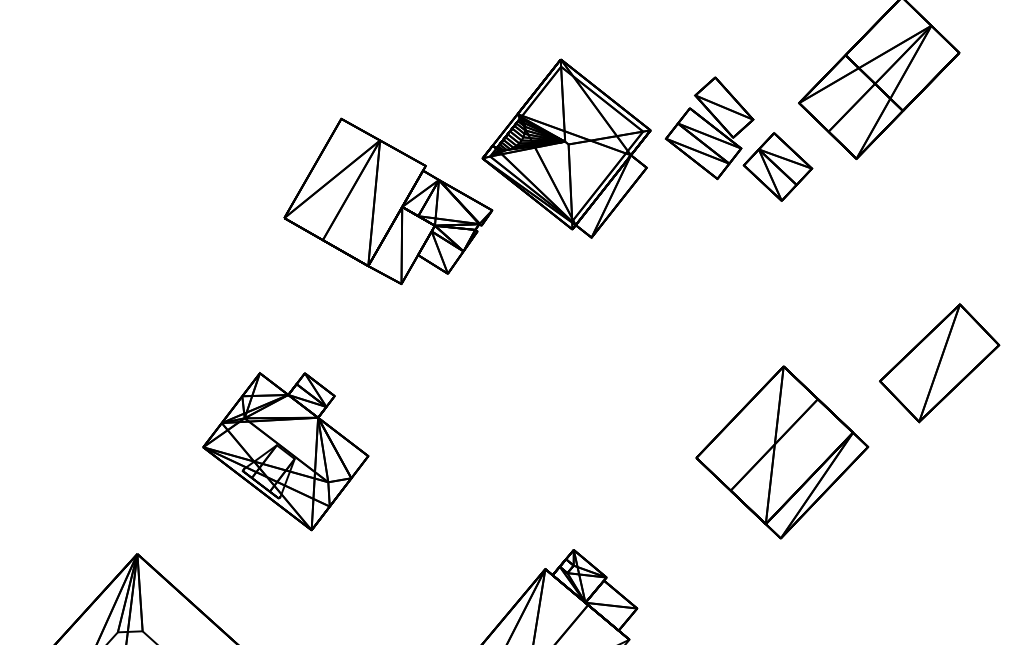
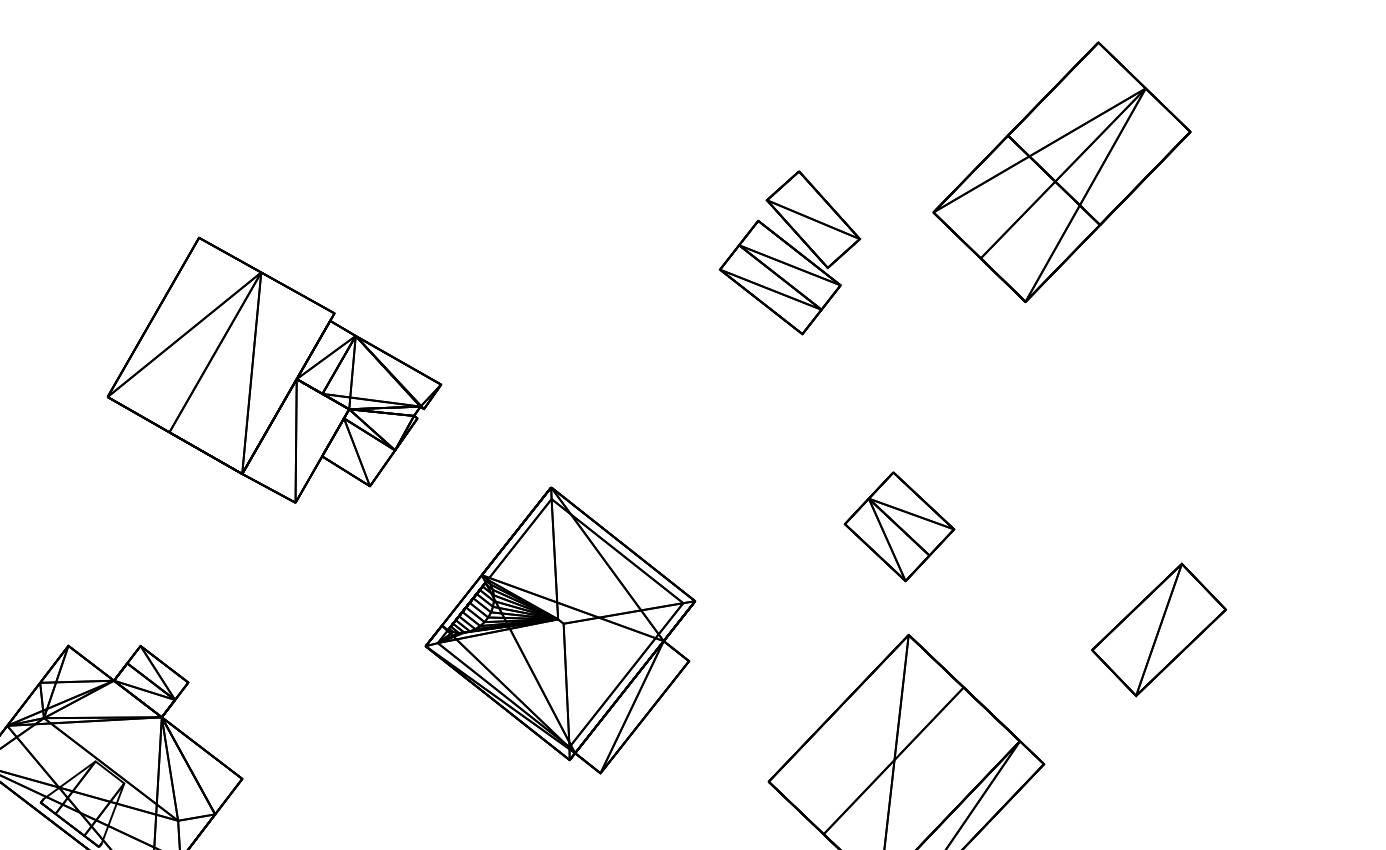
part: (566, 148) -> (560, 630), moved
part: (777, 166) -> (898, 525), moved
part: (939, 363) -> (1158, 630), size x0.7

